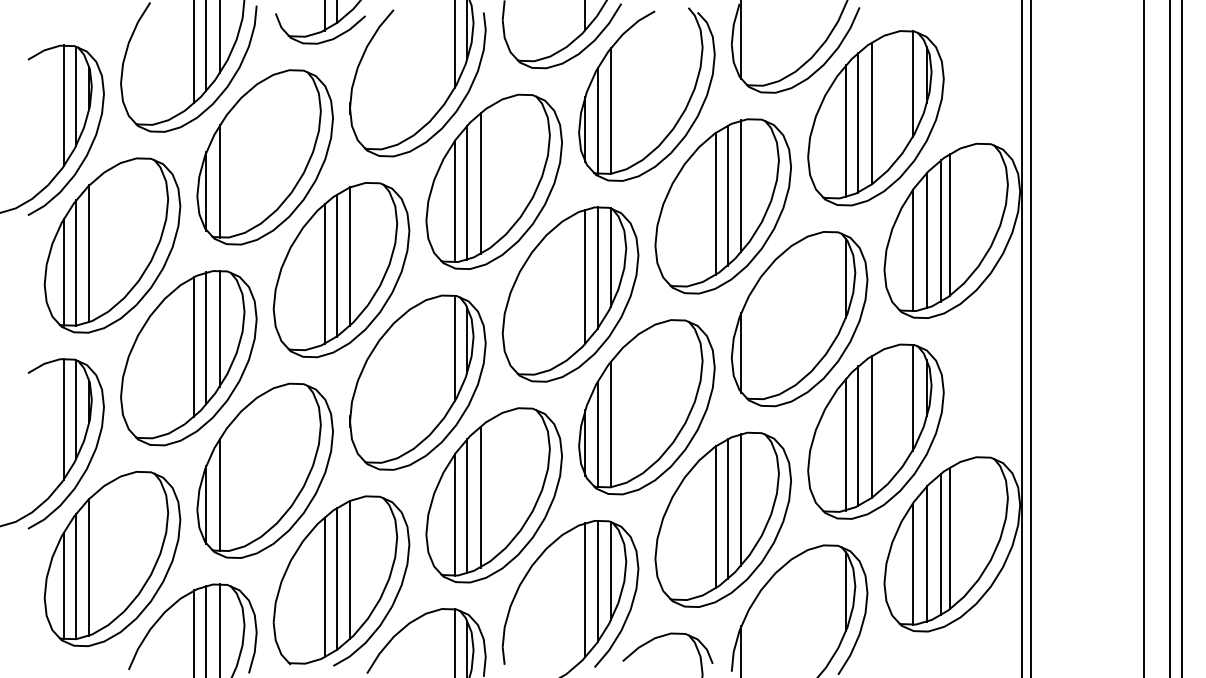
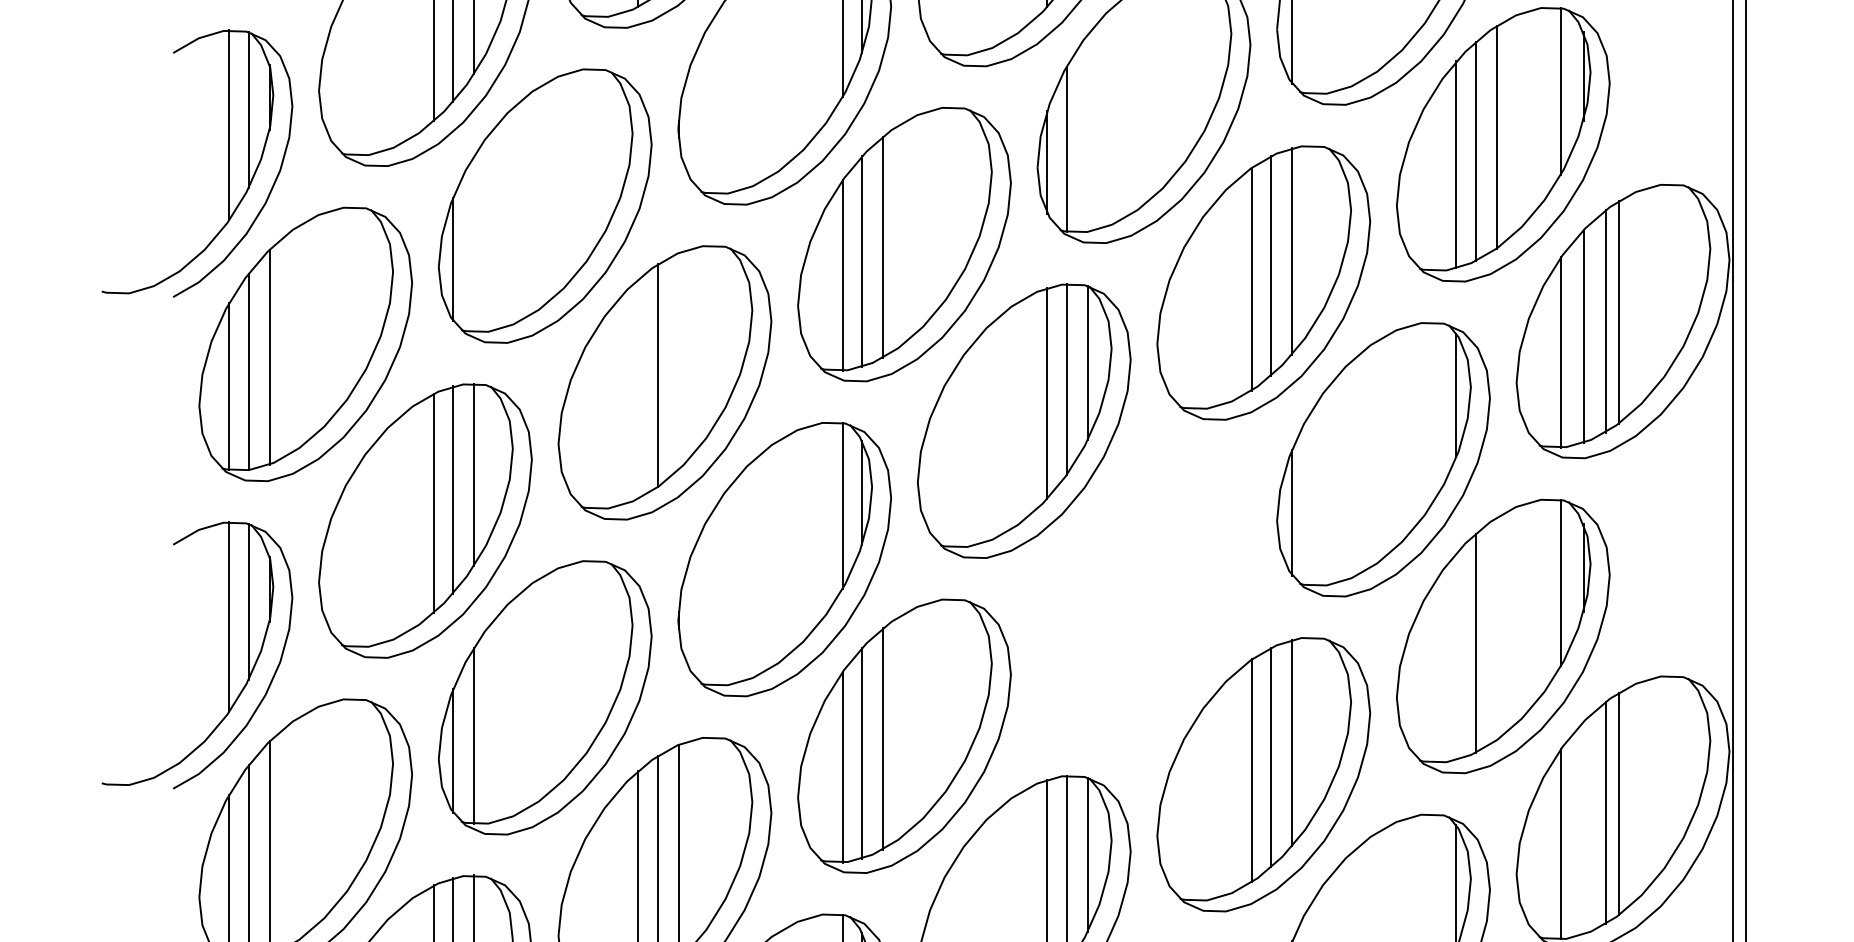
line: (610, 110) -> (1086, 132), removed
line: (219, 181) -> (473, 243), removed
line: (350, 256) -> (679, 361), removed
line: (324, 273) -> (638, 388), removed
part: (646, 407) -> (1143, 598), removed
line: (871, 426) -> (1496, 628), removed
line: (846, 444) -> (1457, 656), removed
line: (927, 553) -> (1584, 827), removed

